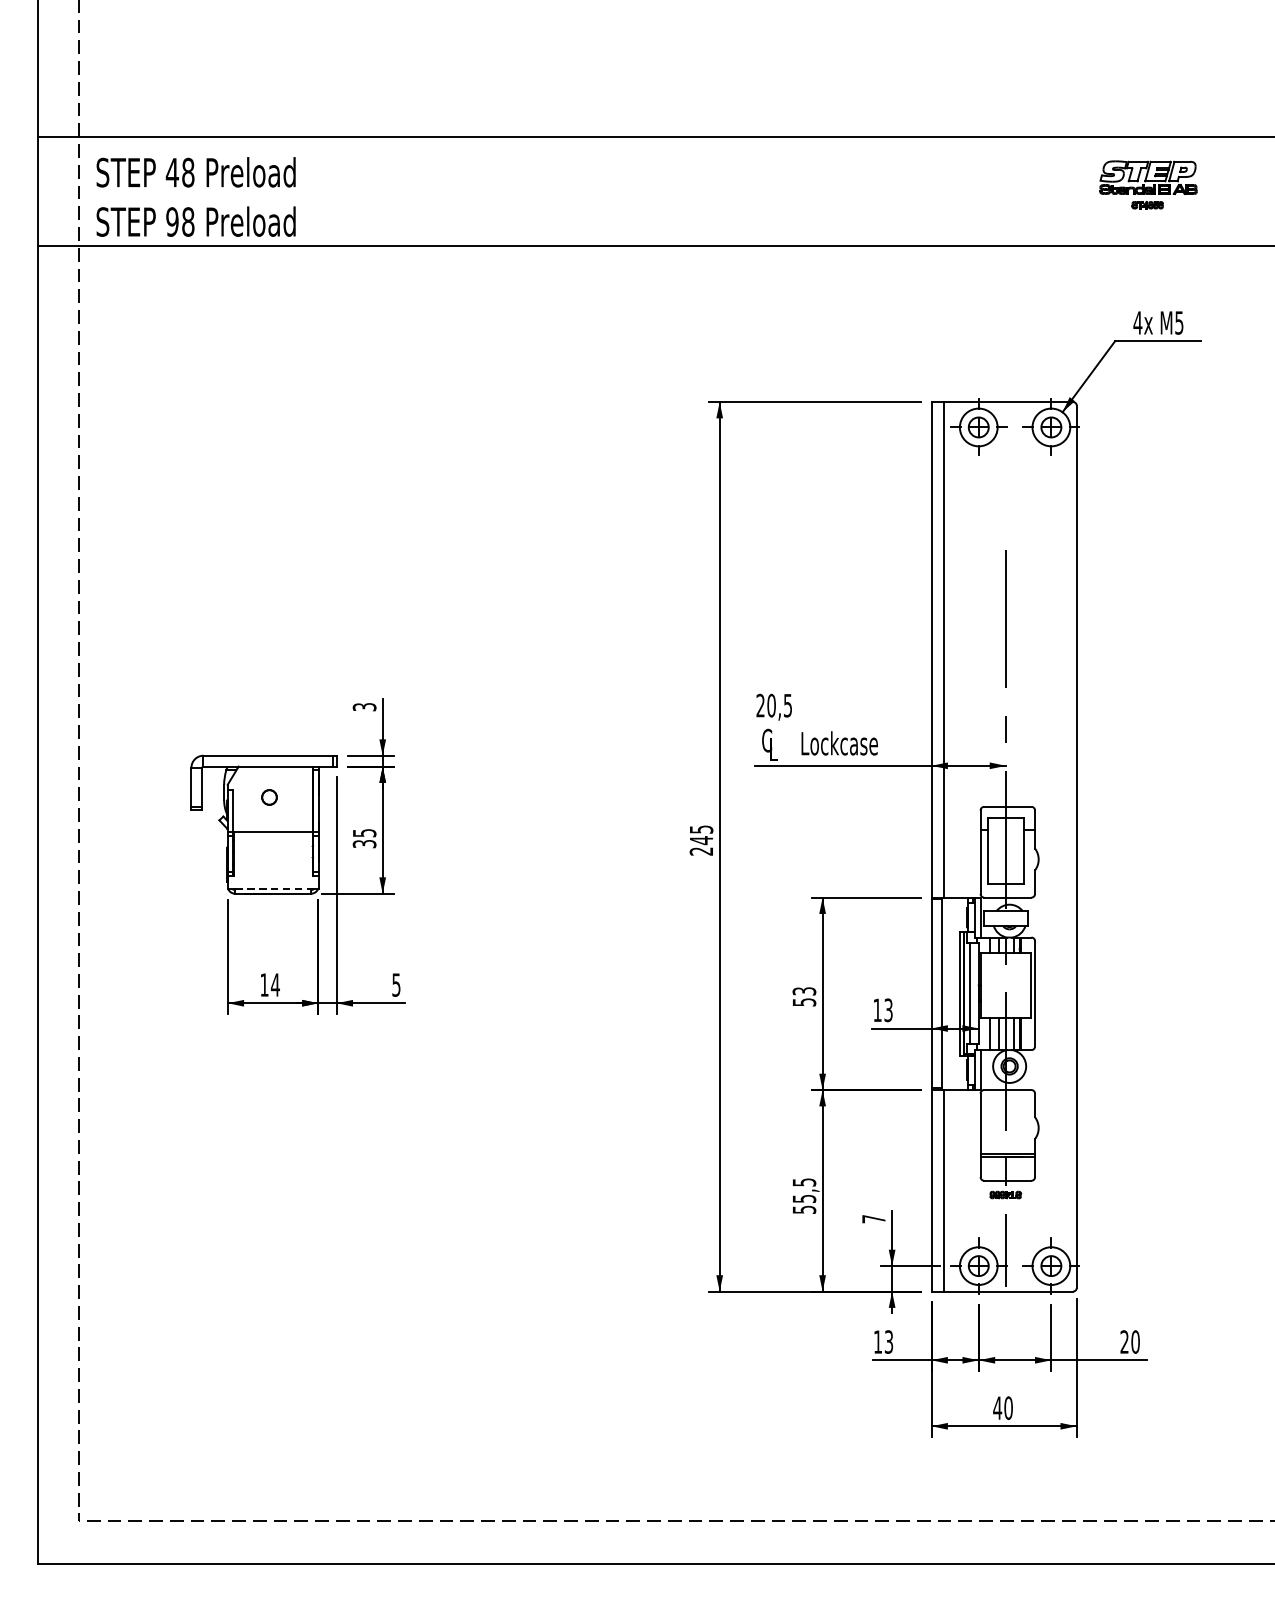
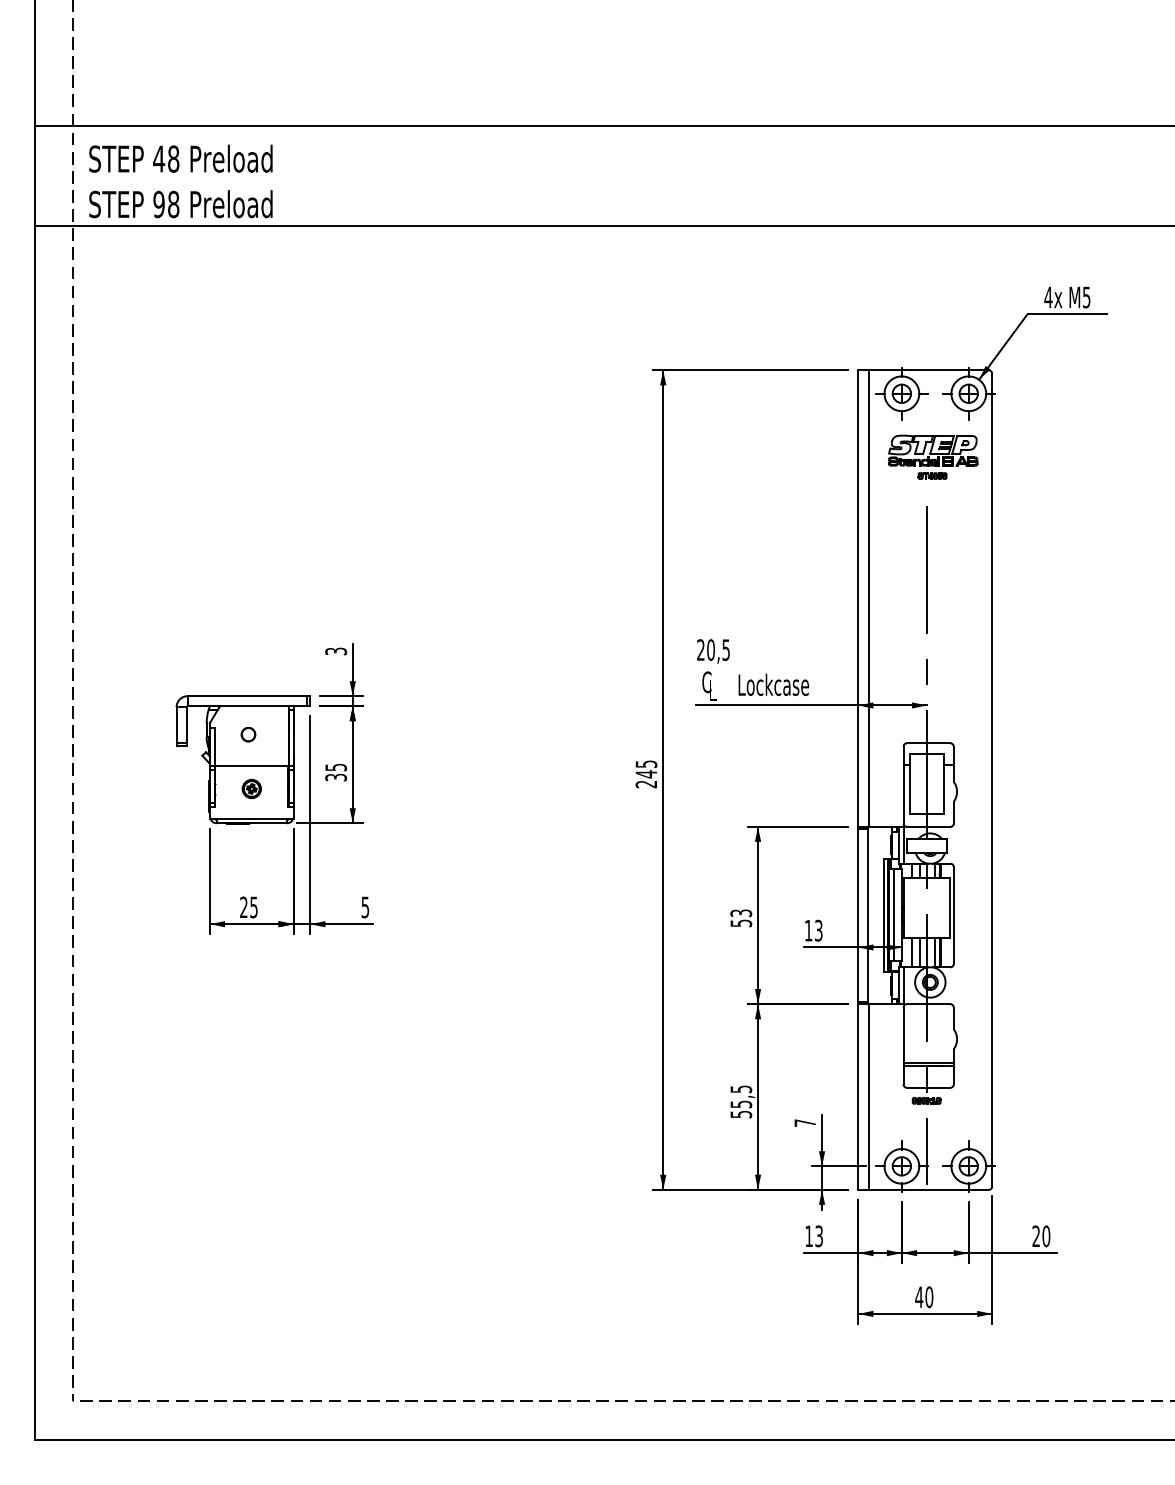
part: (1148, 184) -> (933, 456), moved
part: (272, 855) -> (251, 788), added
line: (273, 888) -> (252, 818), dashed -> solid
text: (270, 985) -> (249, 907), 14 -> 25

